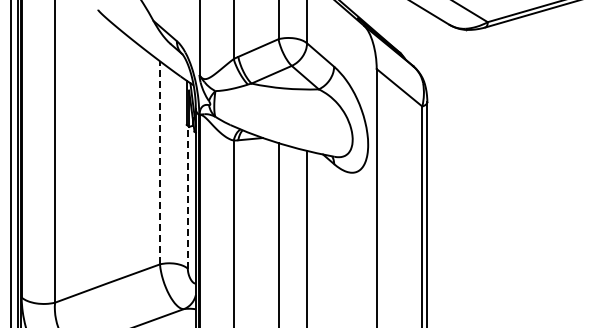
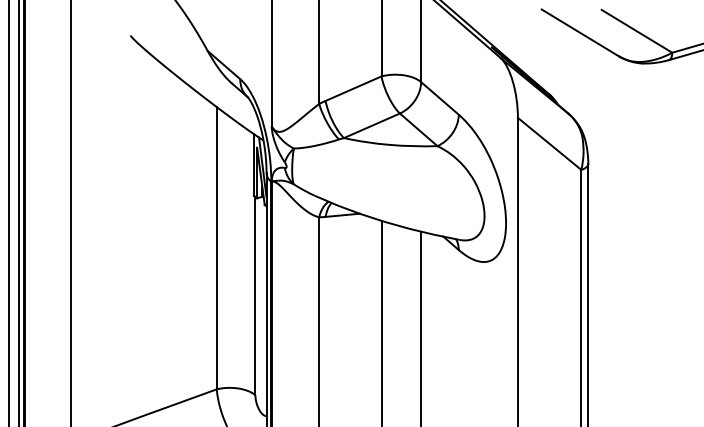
line: (160, 162) -> (217, 247), dashed -> solid
line: (187, 196) -> (254, 295), dashed -> solid

